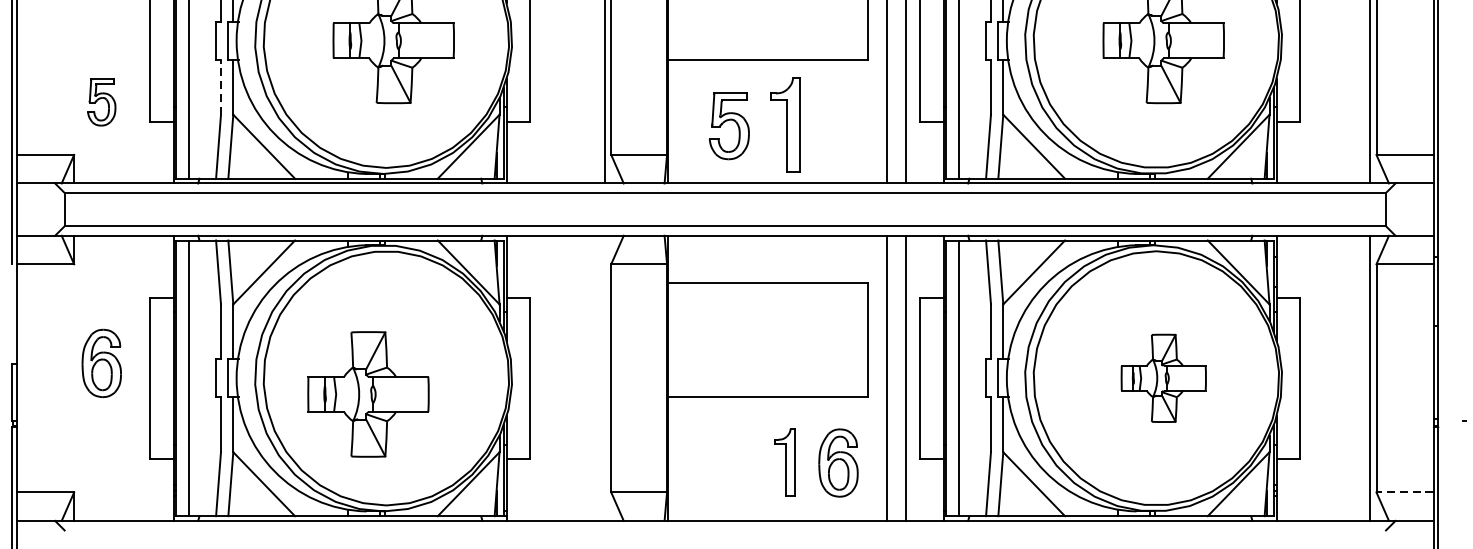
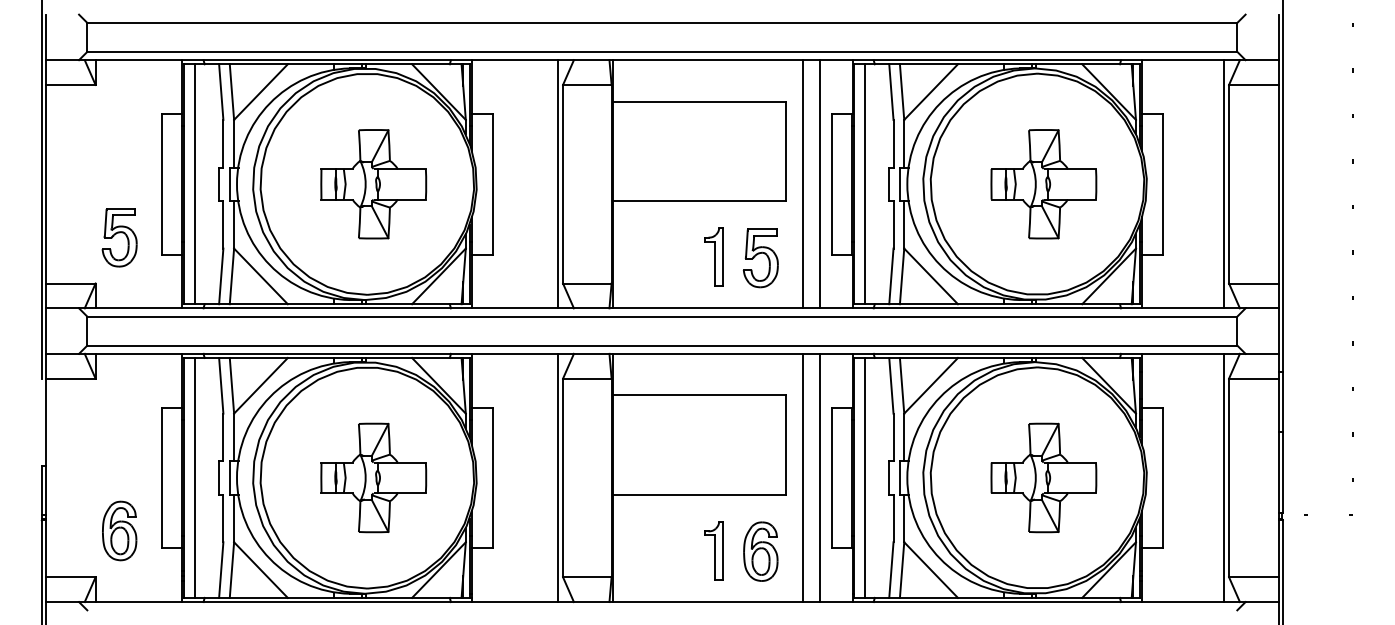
line: (221, 87) -> (223, 224), dashed -> solid
part: (101, 102) -> (119, 237), size x1.43
part: (784, 123) -> (713, 256), size x0.71
part: (728, 126) -> (760, 258), moved
part: (101, 362) -> (119, 530), moved
line: (604, 377) -> (557, 477), added
part: (1163, 377) -> (1043, 477), size x1.43
part: (368, 393) -> (373, 477), moved
line: (1404, 492) -> (1253, 577), dashed -> solid

